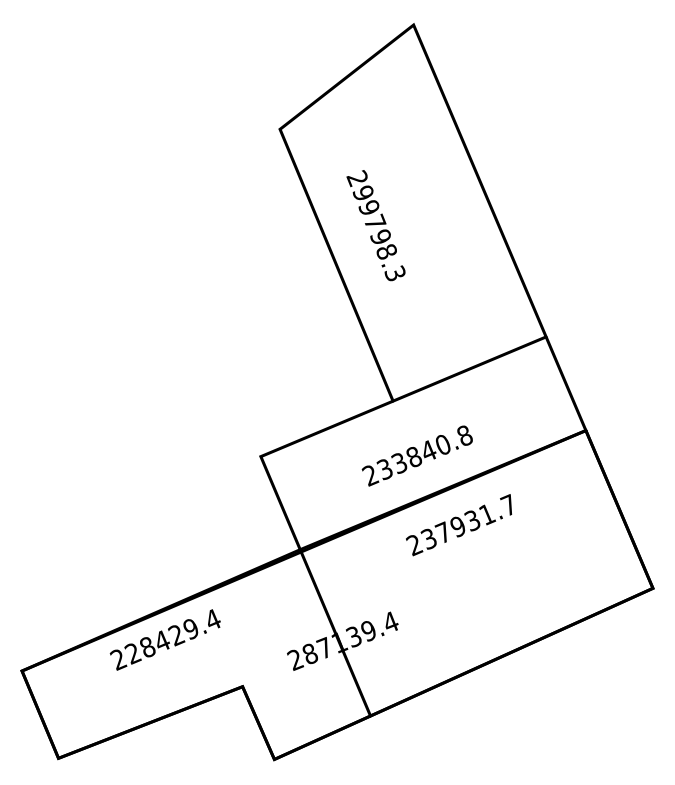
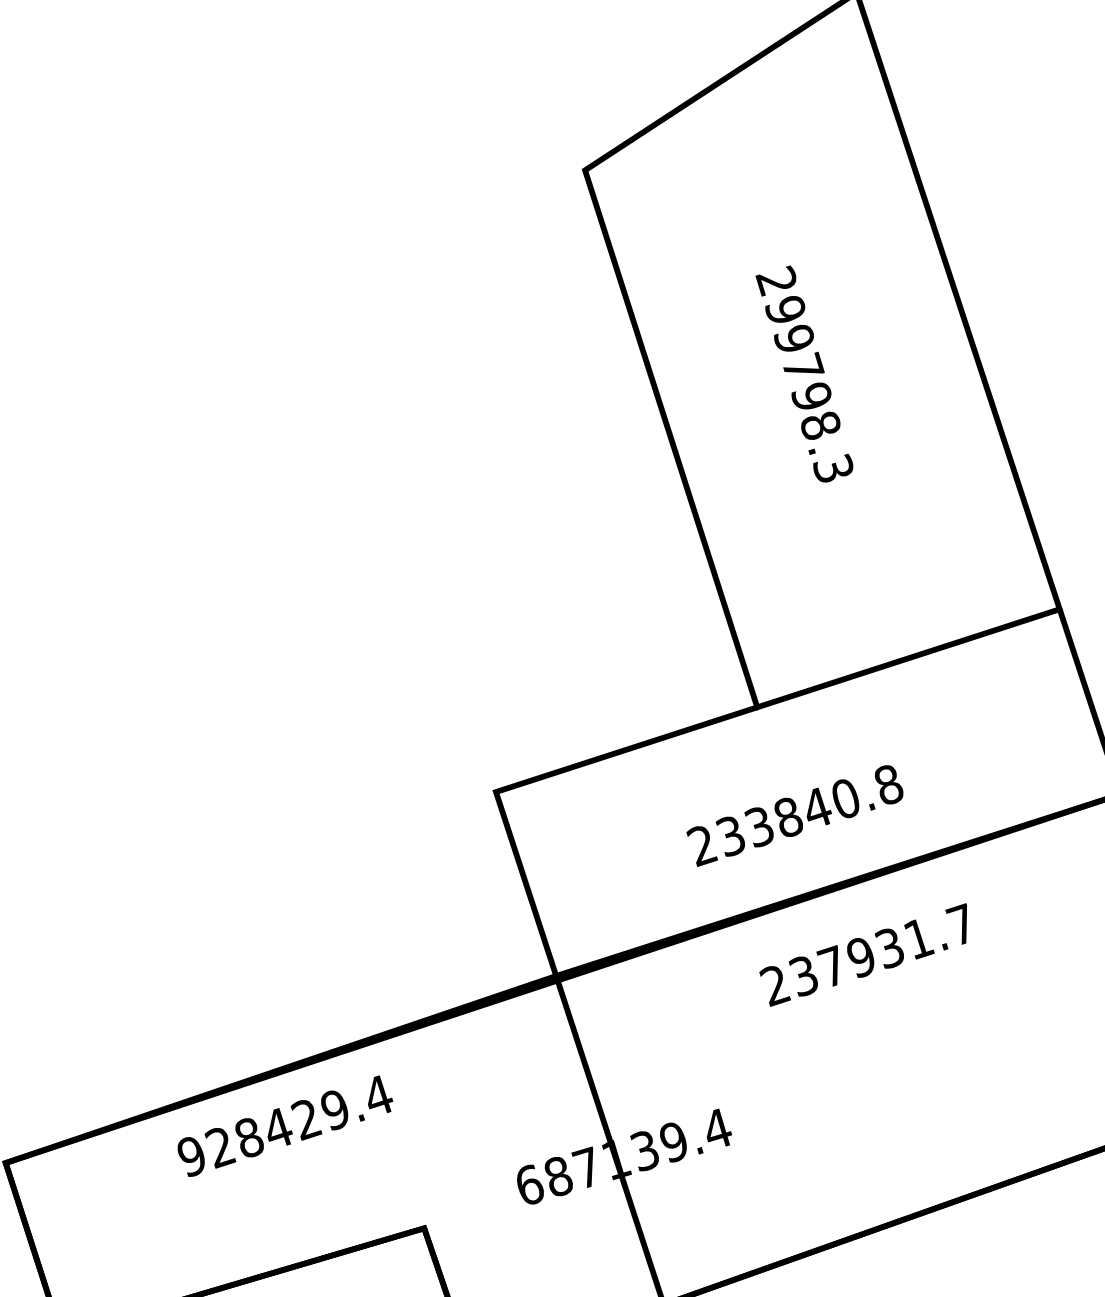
text: (375, 225) -> (803, 373), moved
text: (295, 659) -> (529, 1184), 287139.4 -> 687139.4
text: (118, 660) -> (191, 1158), 228429.4 -> 928429.4

